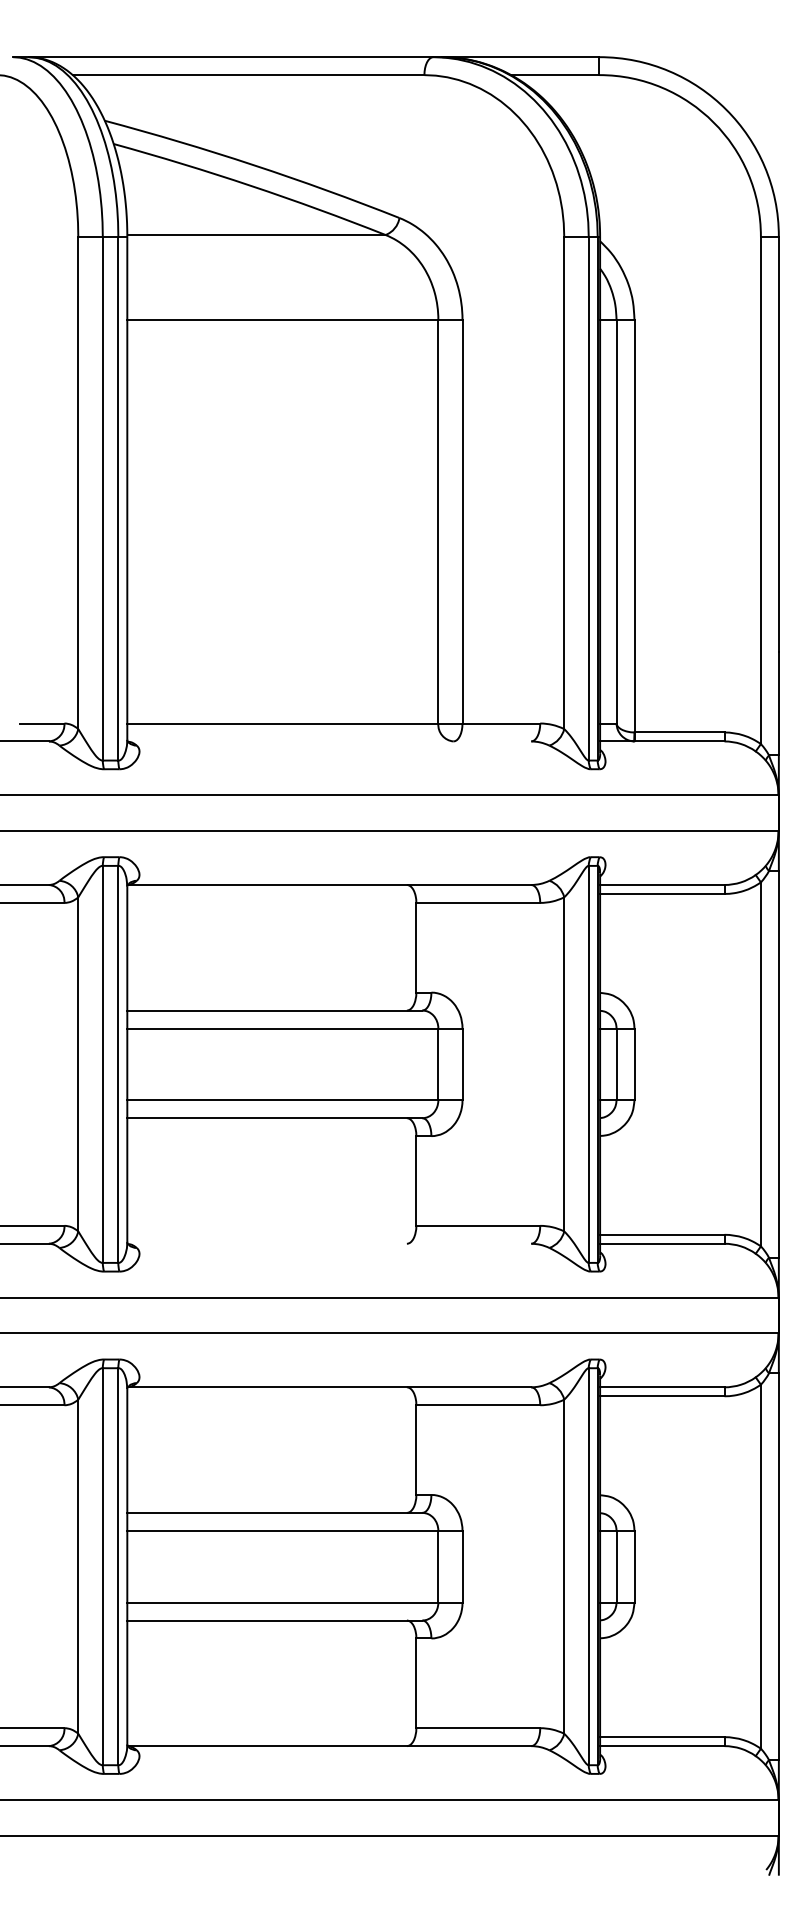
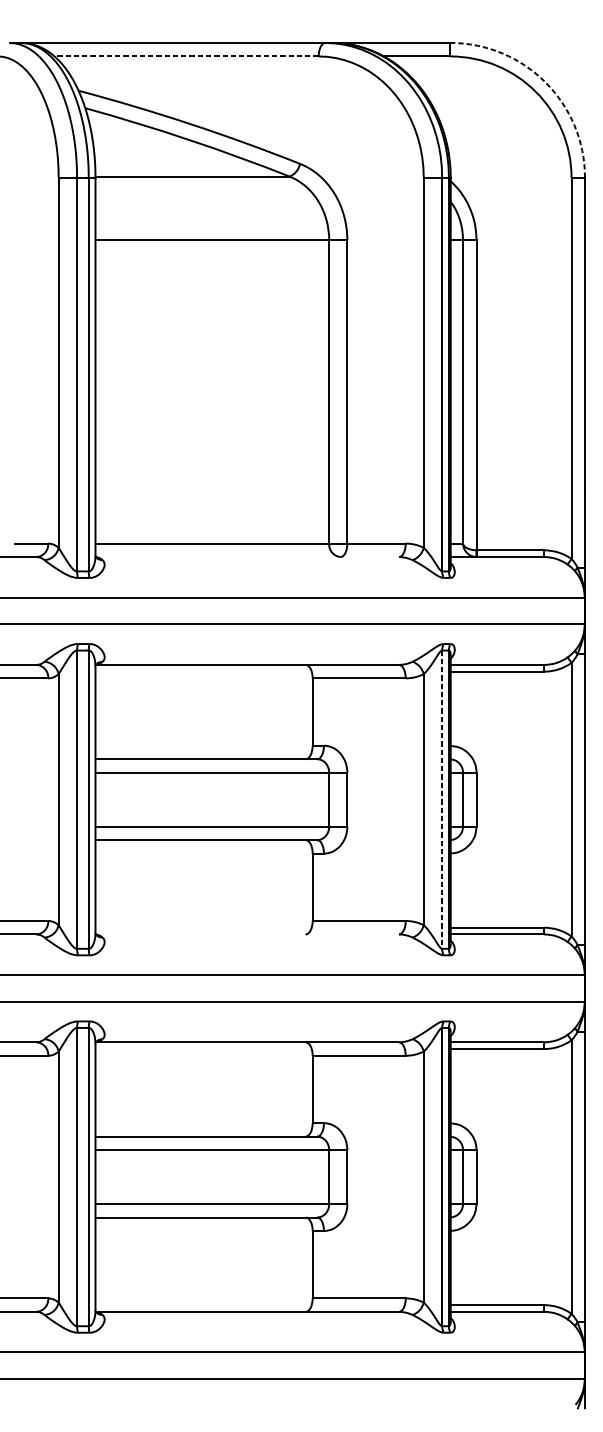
line: (248, 75) -> (186, 56), solid -> dashed
arc: (726, 109) -> (545, 82), solid -> dashed
line: (588, 1064) -> (441, 799), solid -> dashed

